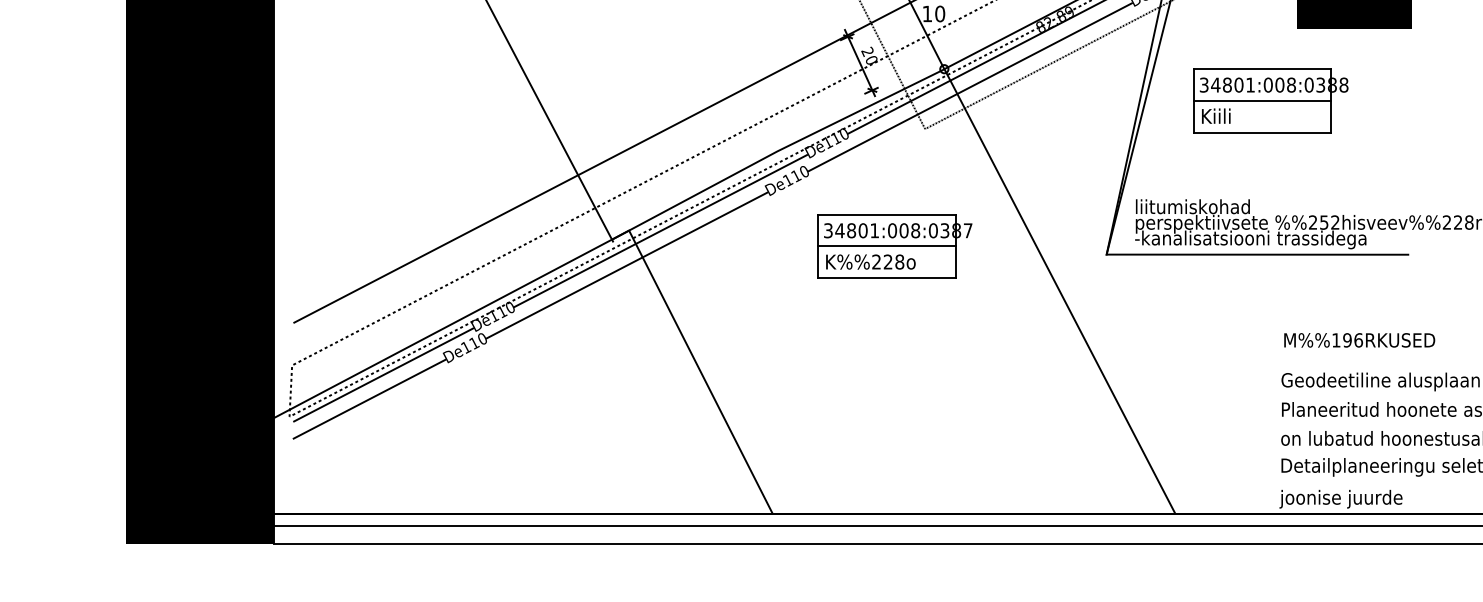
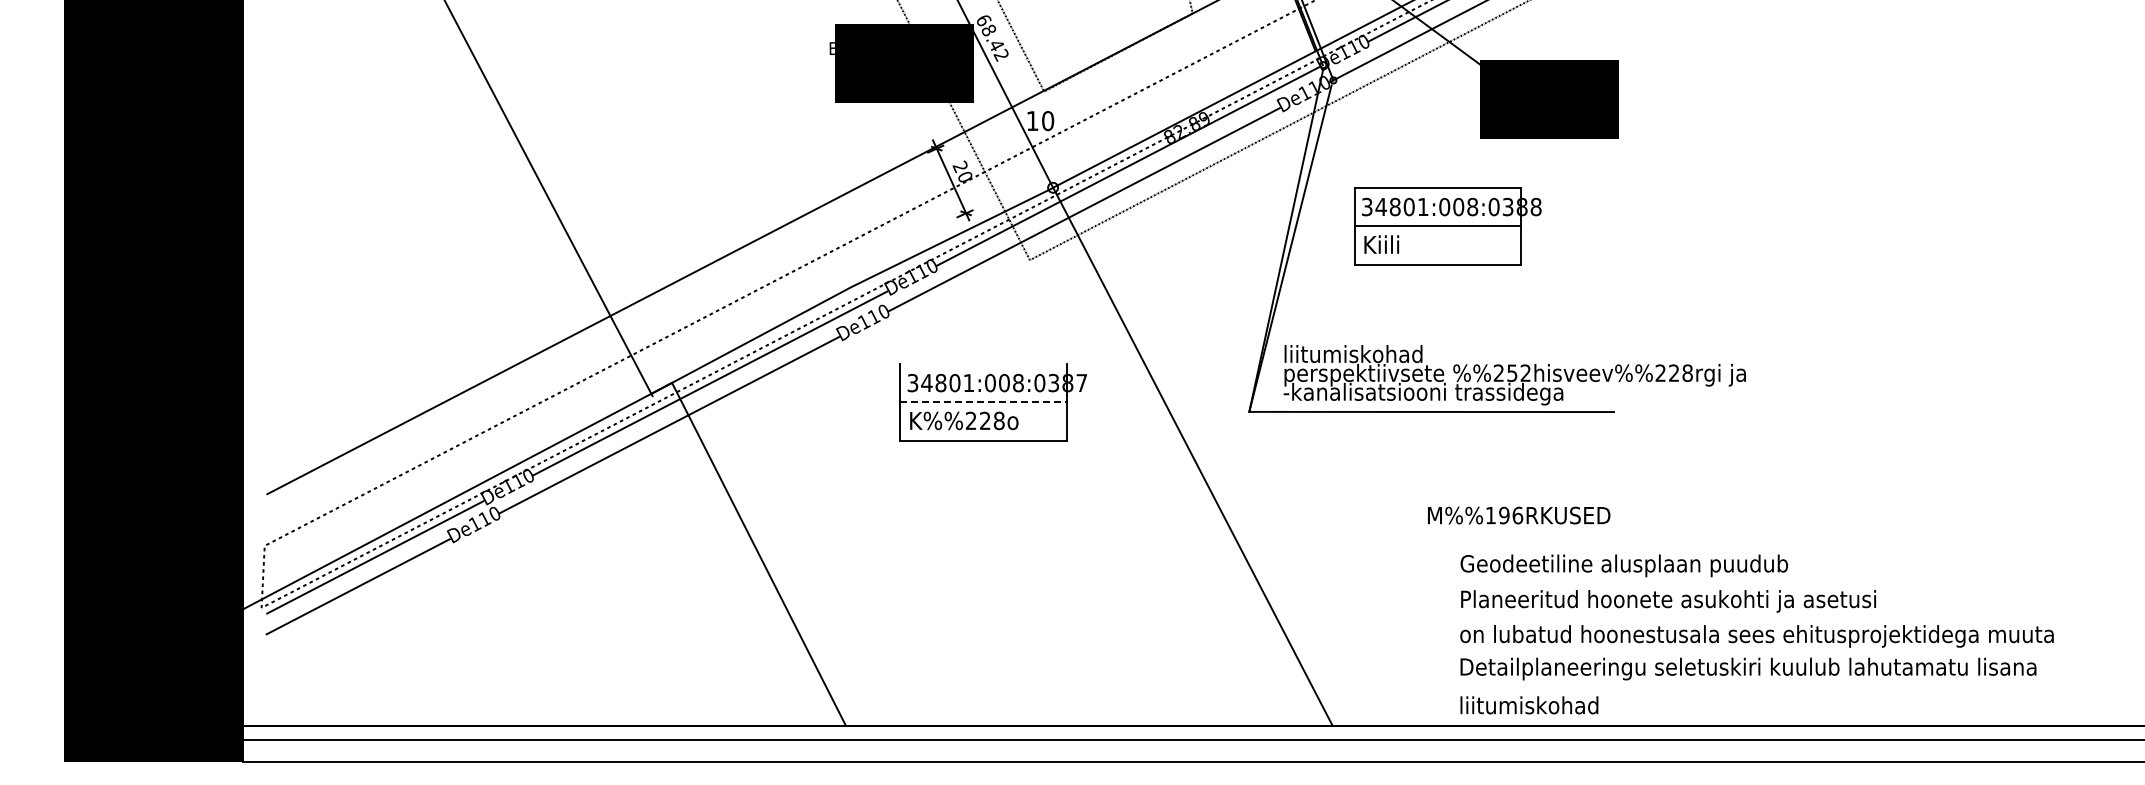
line: (886, 214) -> (983, 363), removed
line: (887, 246) -> (984, 402), solid -> dashed
text: (1359, 340) -> (1519, 515), moved
text: (1340, 499) -> (1532, 707), joonise juurde -> liitumiskohad

